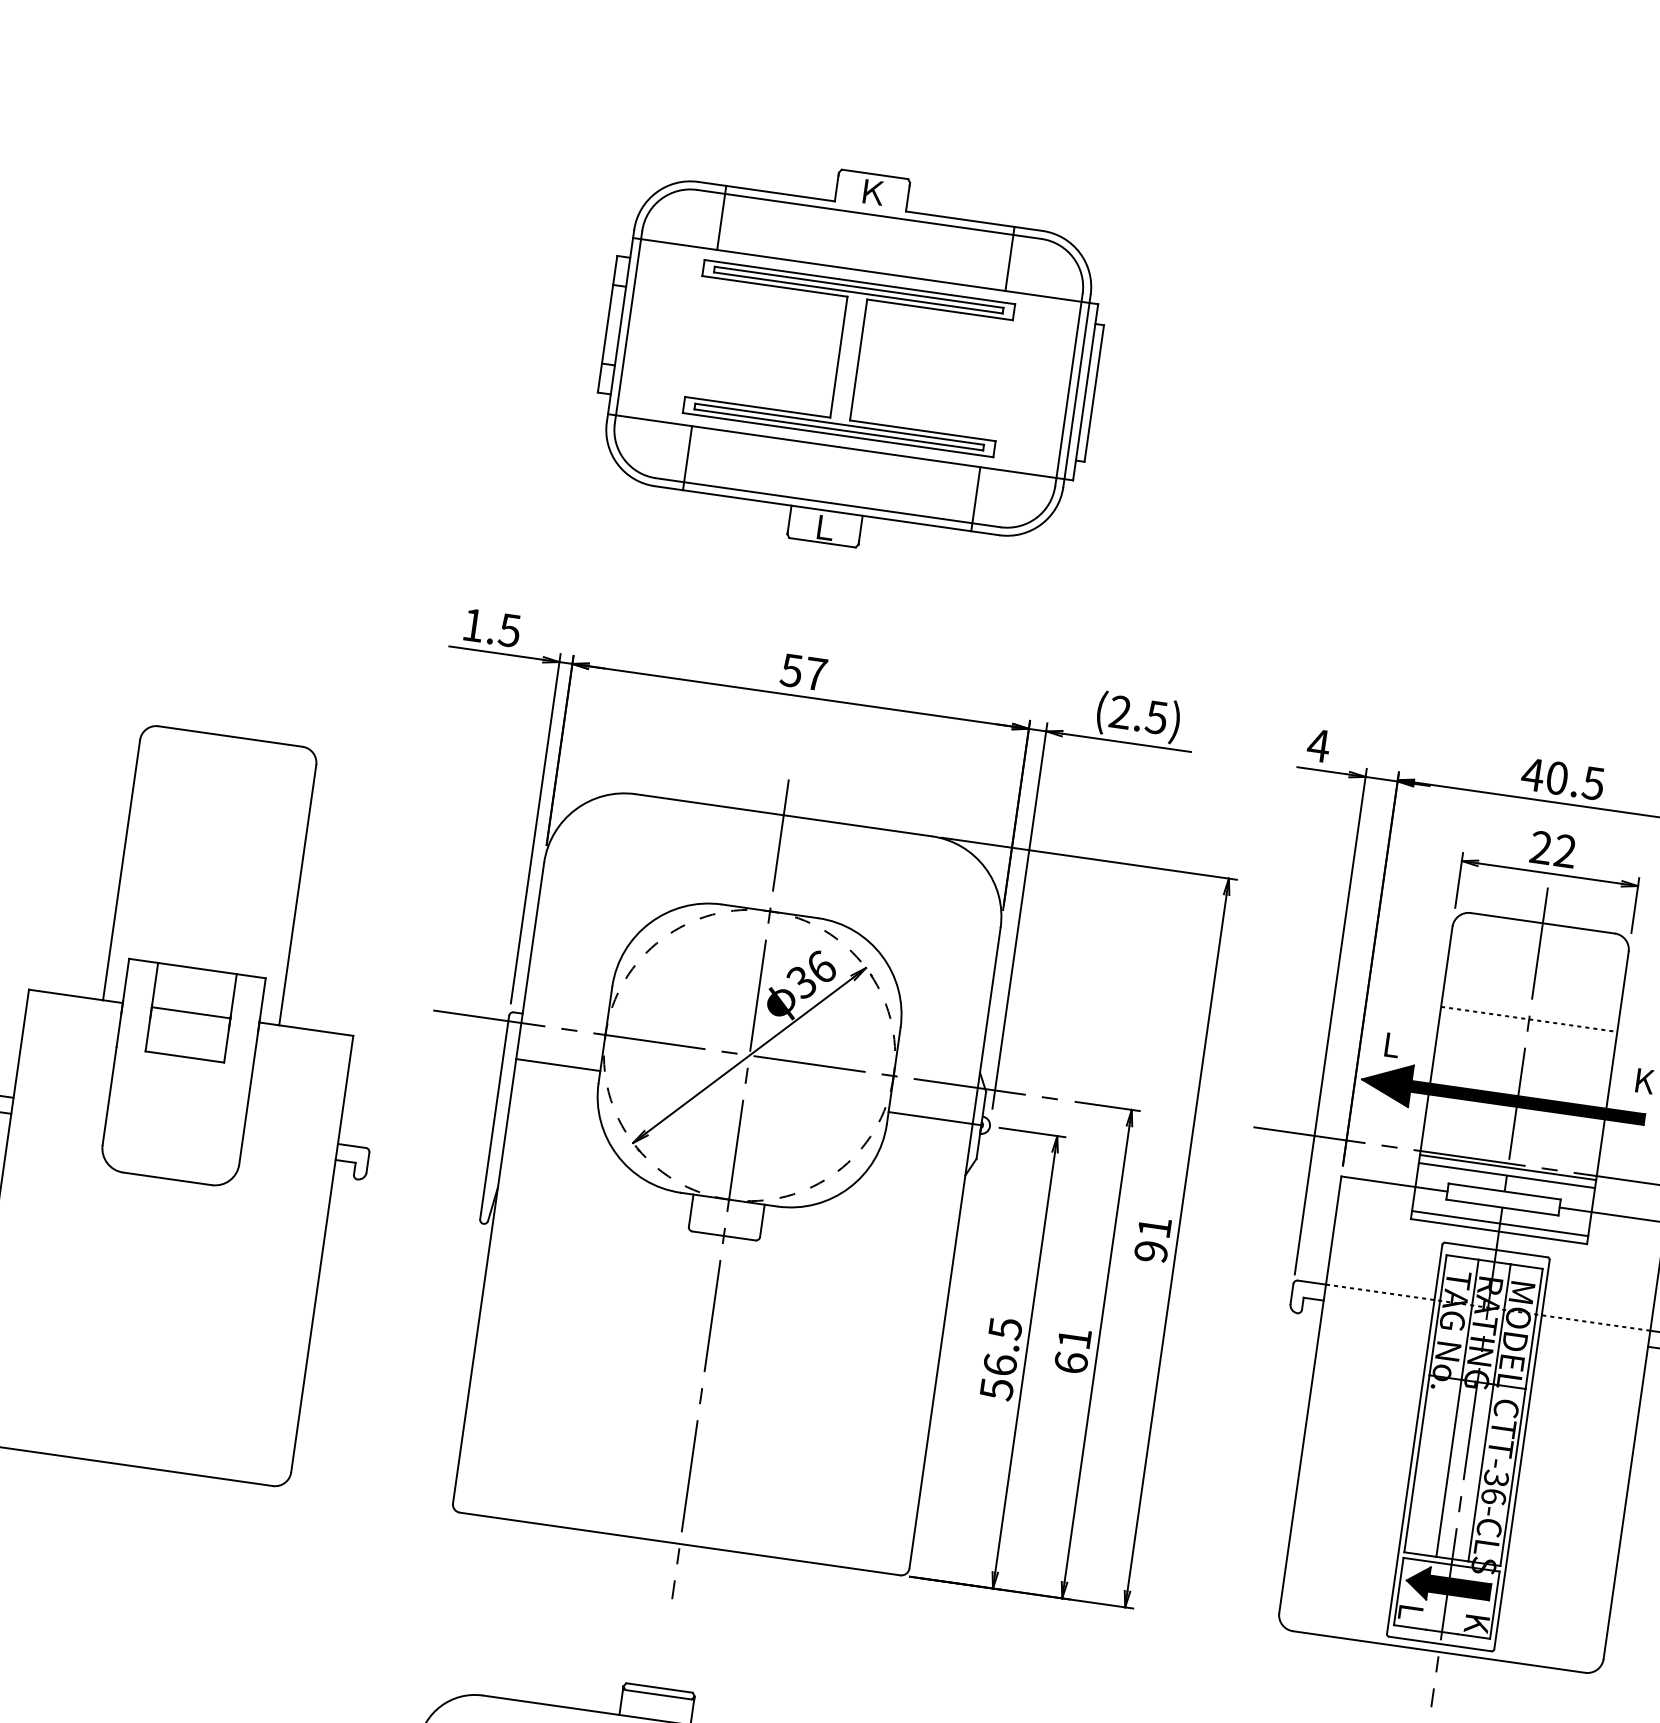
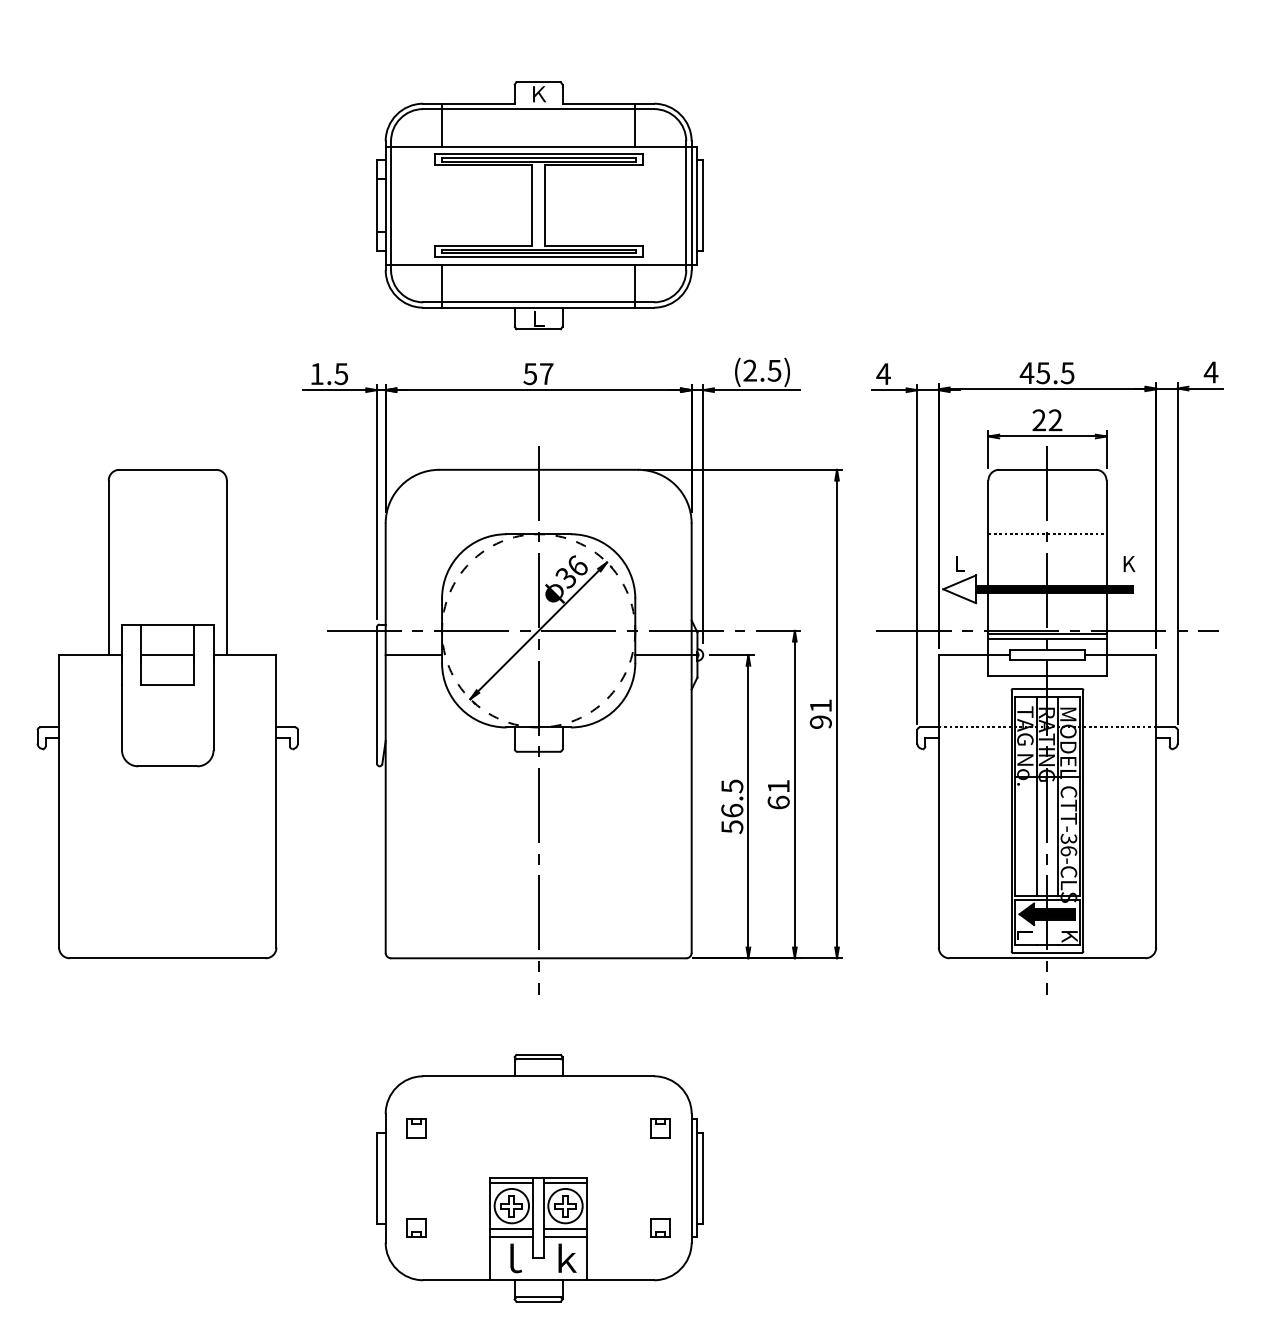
part: (850, 358) -> (539, 205), moved
text: (1557, 778) -> (1043, 373), 40.5 -> 45.5
fill: (1386, 1083) -> (959, 589), removed
line: (1500, 1224) -> (1047, 671), removed

